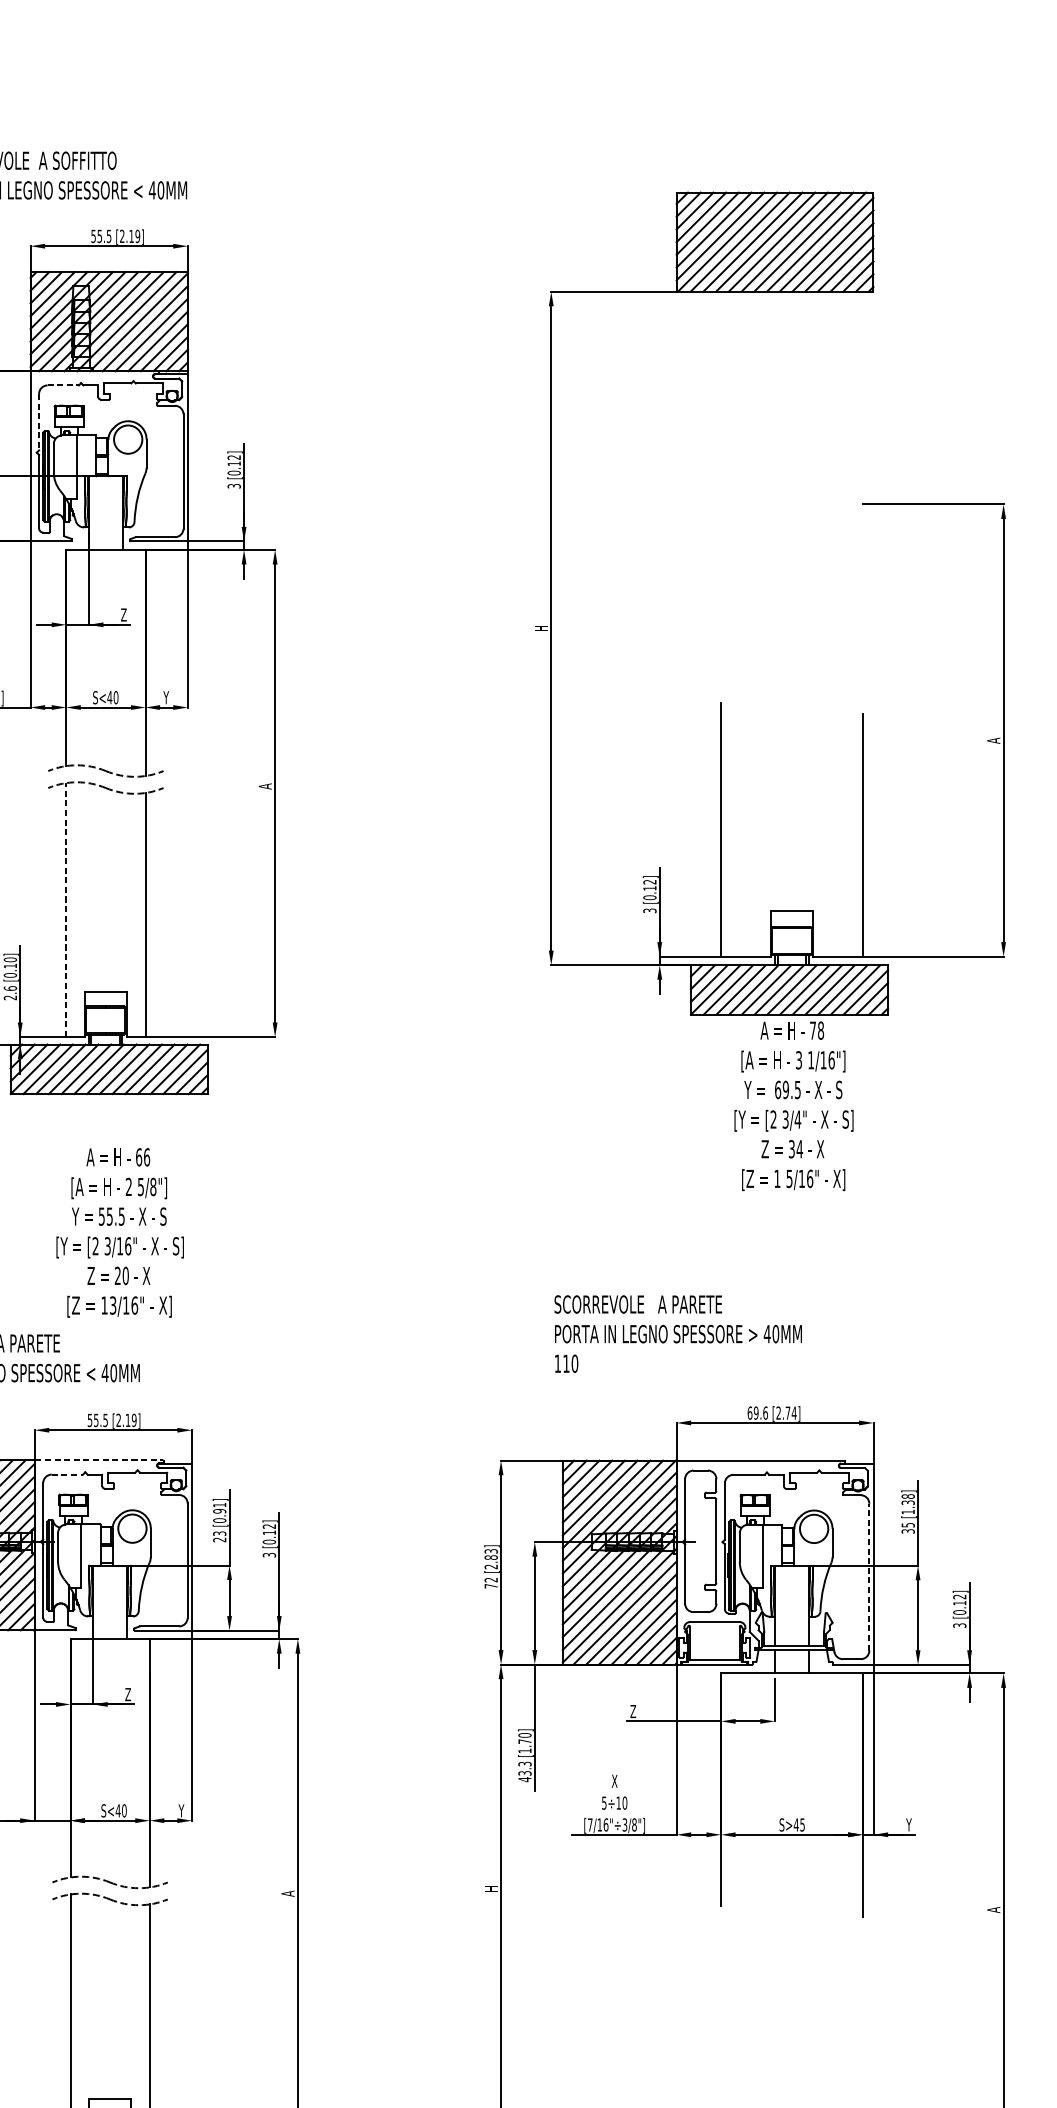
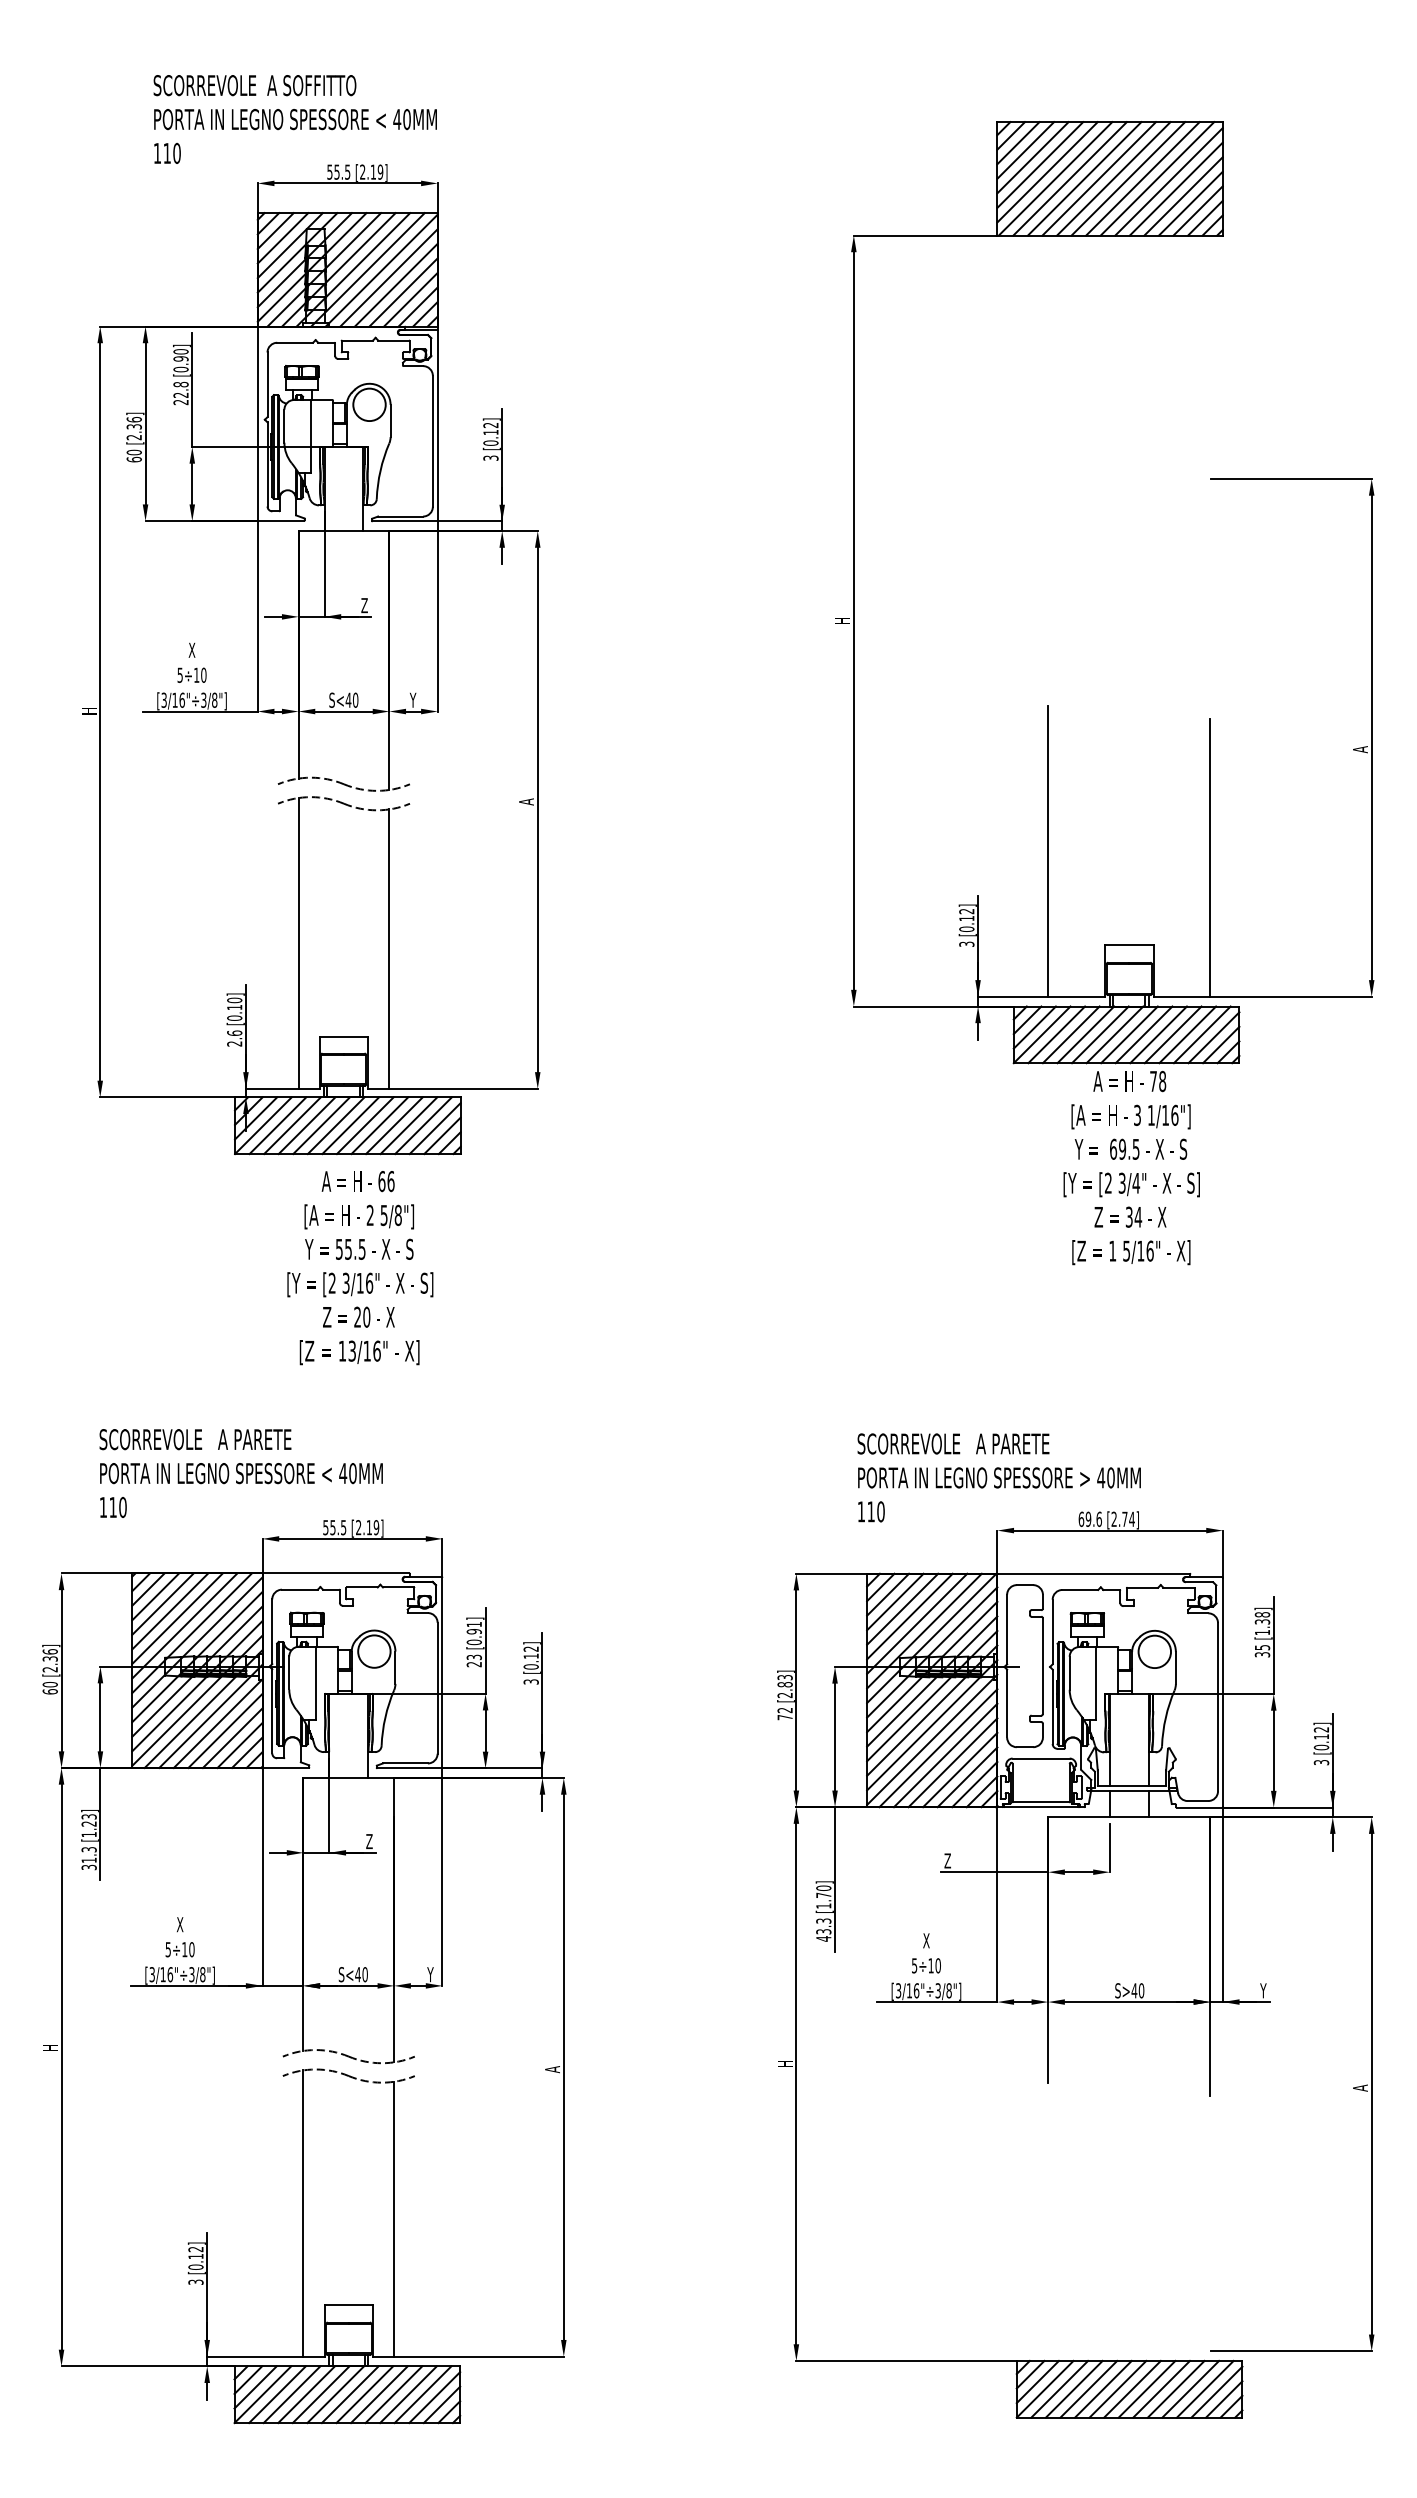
line: (63, 385) -> (295, 342), dashed -> solid
line: (39, 422) -> (267, 385), dashed -> solid
line: (66, 909) -> (298, 942), dashed -> solid
text: (120, 1233) -> (360, 1268), moved
text: (677, 1333) -> (998, 1477), moved
line: (99, 1460) -> (336, 1573), dashed -> solid
line: (67, 1474) -> (299, 1589), dashed -> solid
line: (869, 1576) -> (1218, 1706), dashed -> solid
text: (590, 1824) -> (898, 1990), [7/16"÷3/8"] -> [3/16"÷3/8"]
text: (802, 1824) -> (1141, 1990), S>45 -> S>40

